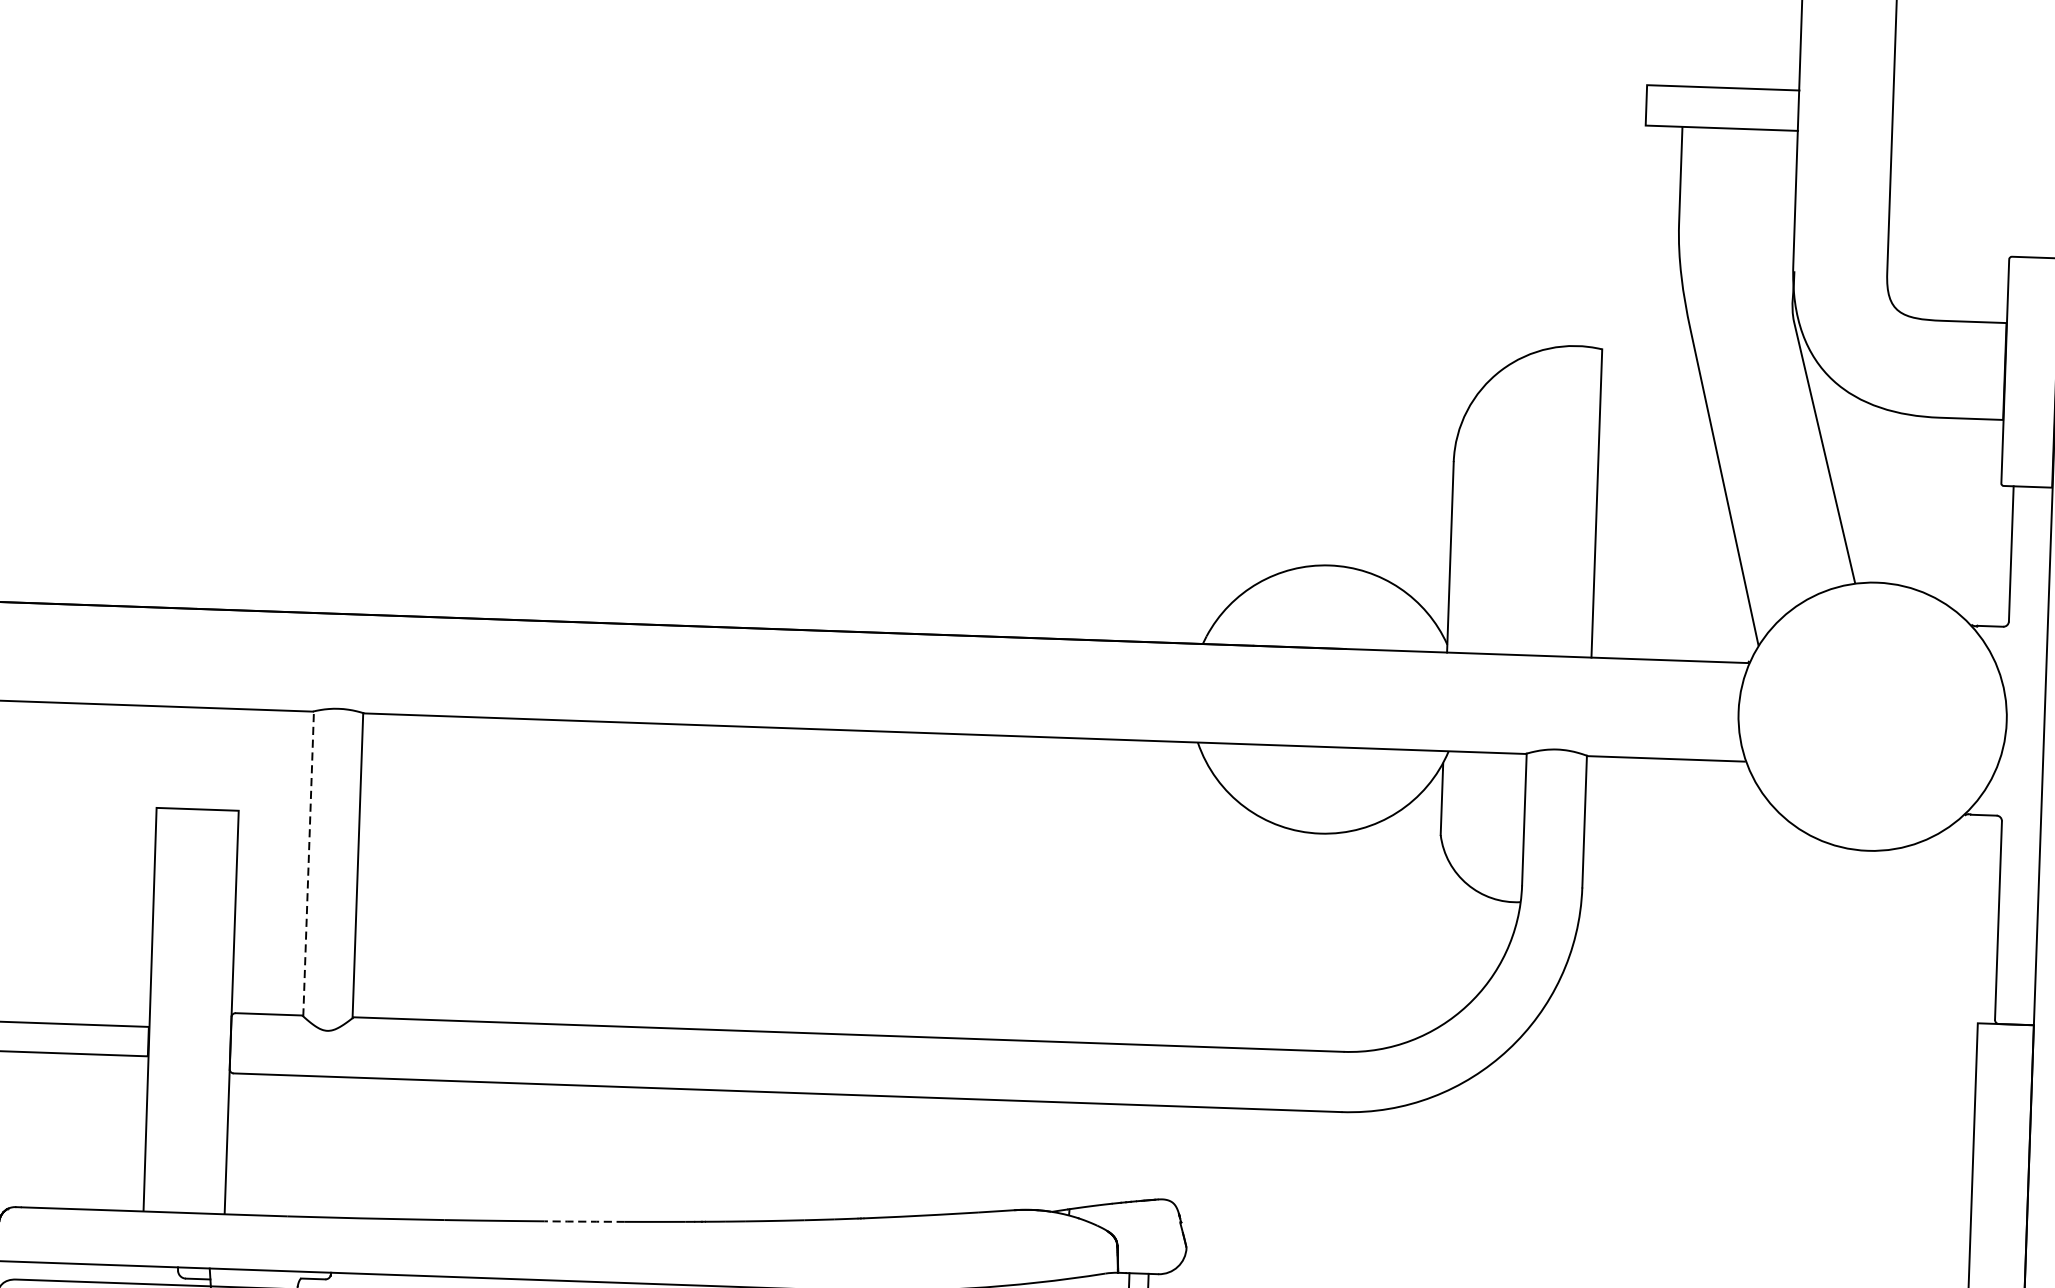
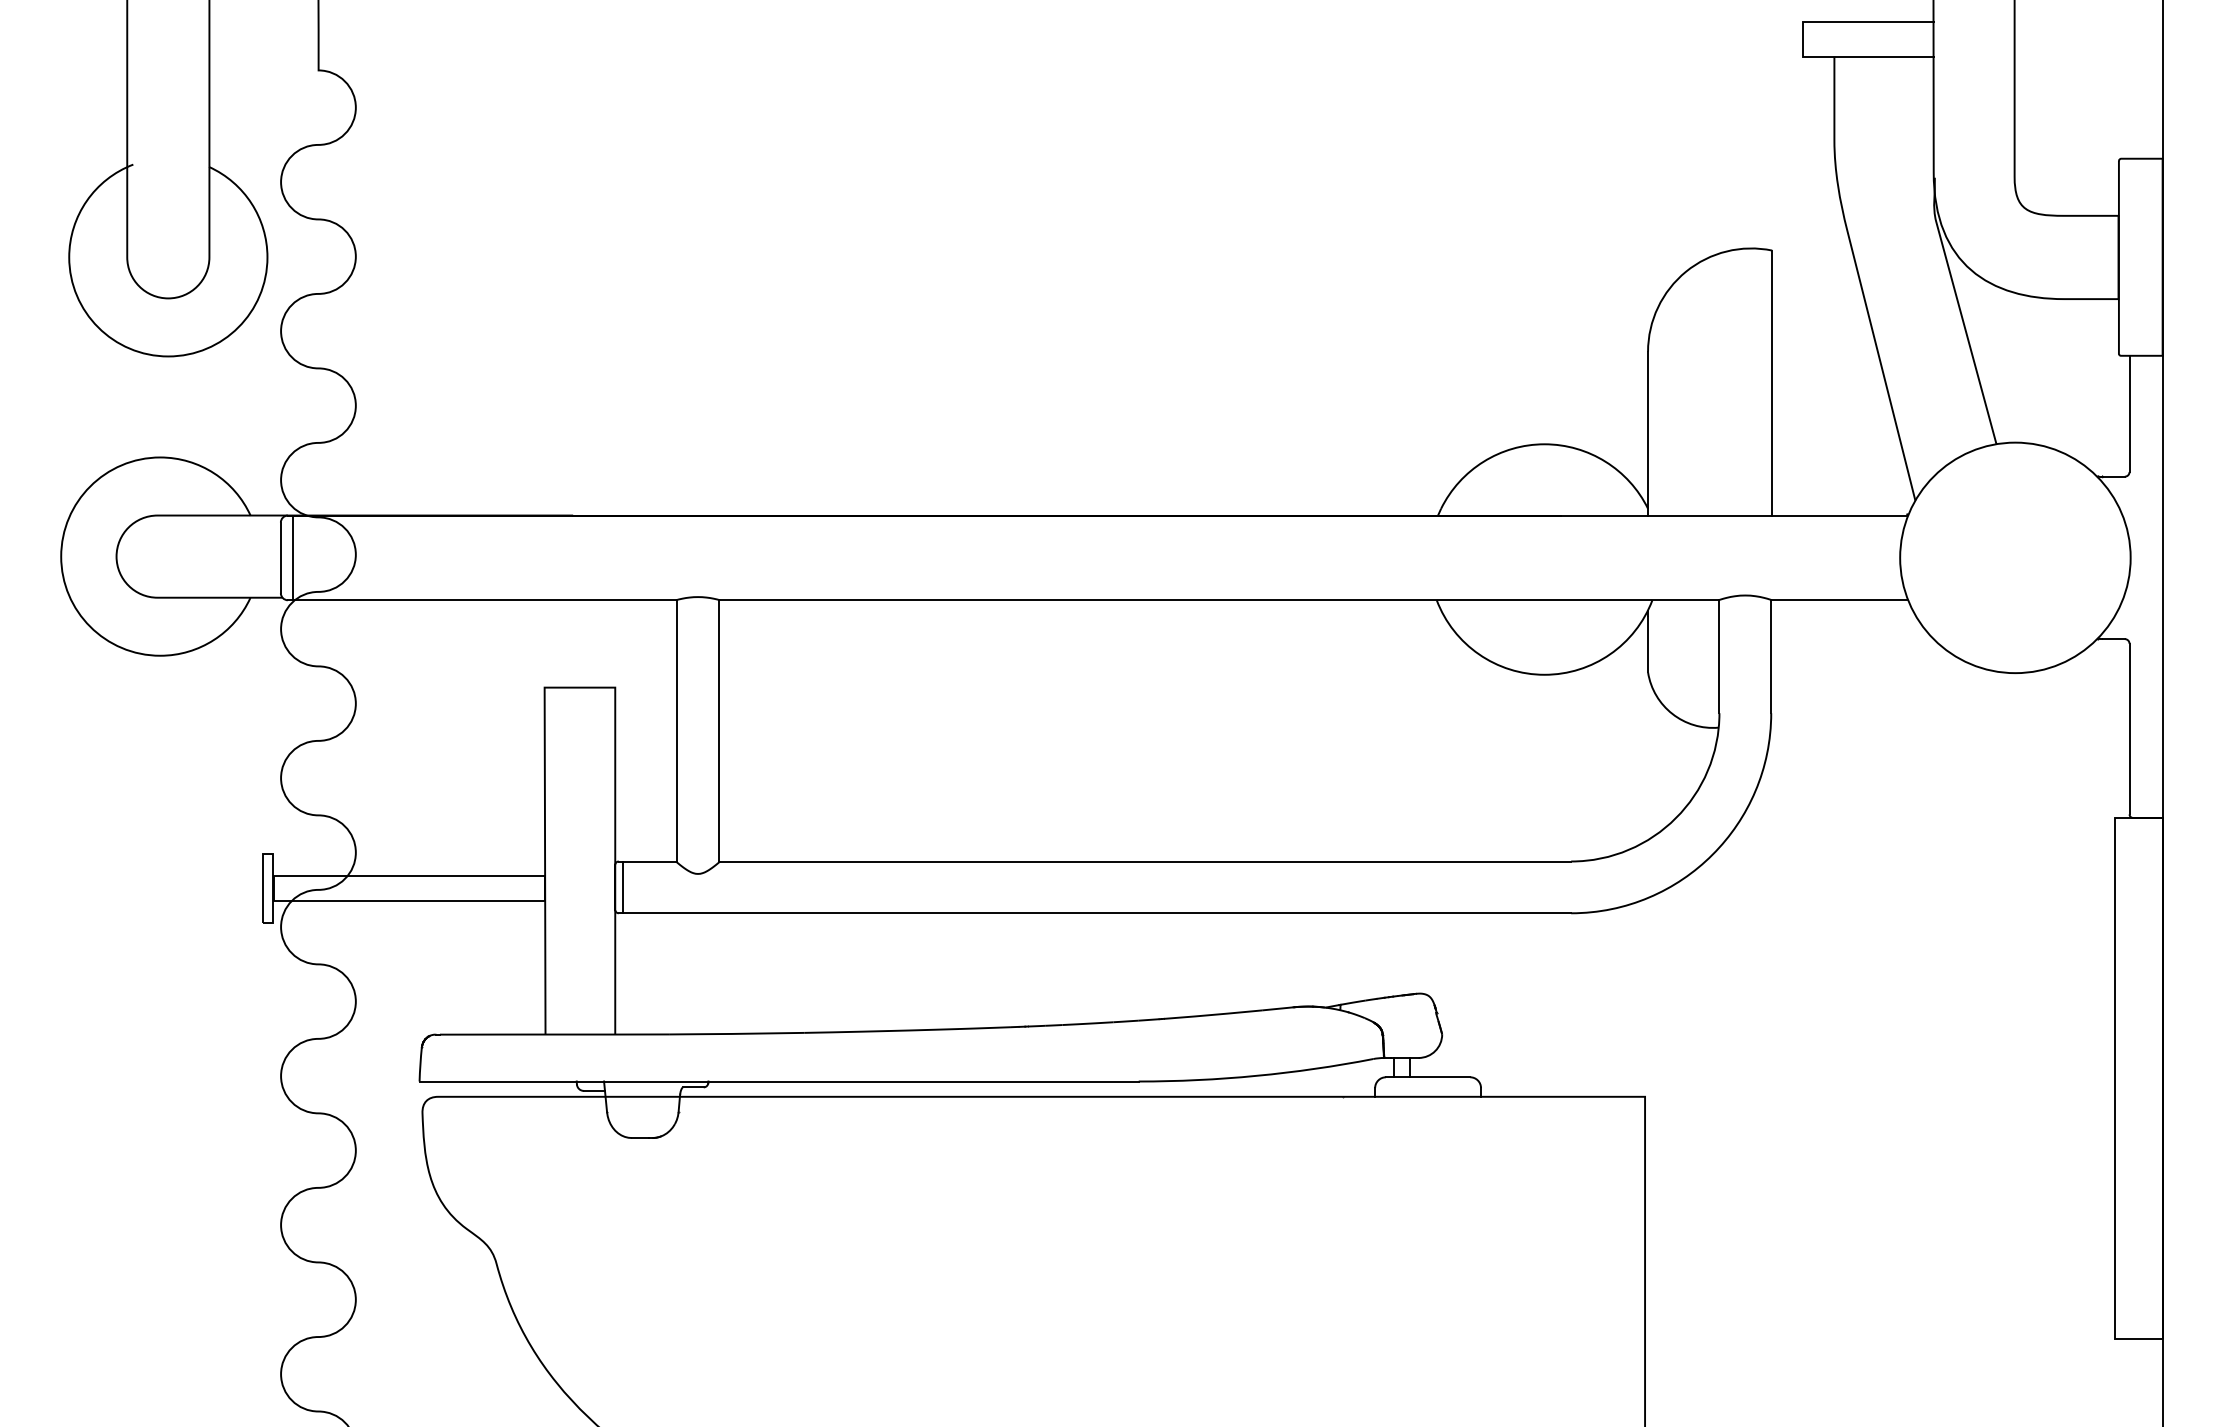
line: (308, 863) -> (676, 730), dashed -> solid
line: (240, 1043) -> (623, 887), added
line: (583, 1222) -> (923, 1030), dashed -> solid

